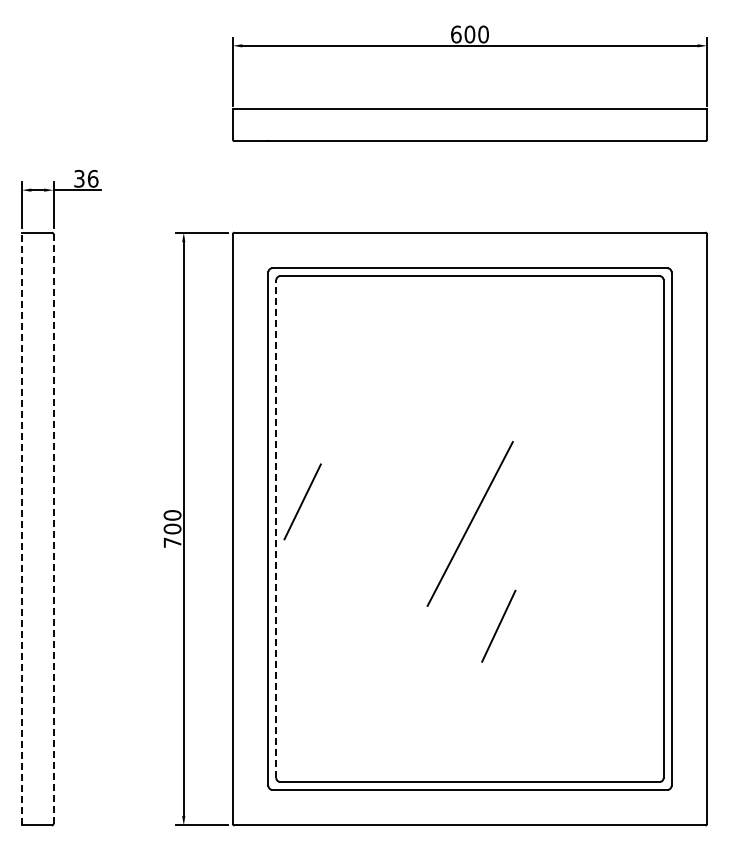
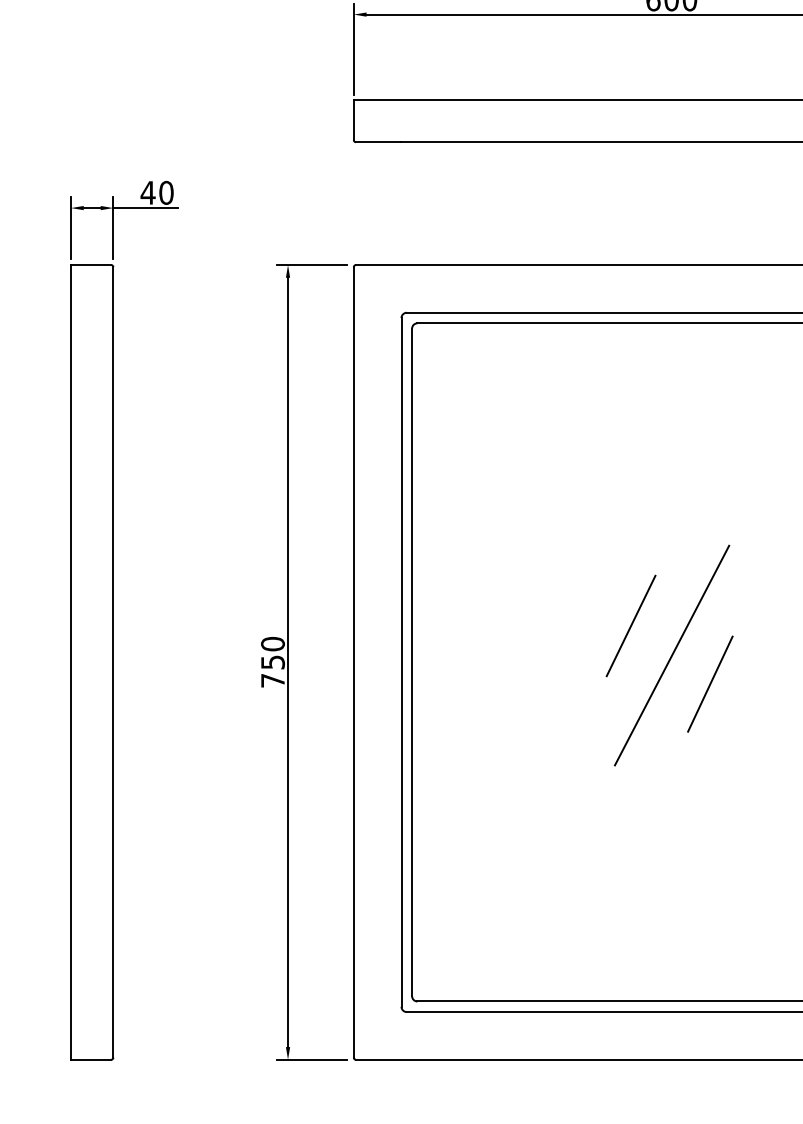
text: (85, 178) -> (156, 192), 36 -> 40
line: (302, 501) -> (630, 625), moved
line: (21, 528) -> (70, 661), dashed -> solid
text: (172, 528) -> (272, 661), 700 -> 750
line: (53, 529) -> (113, 663), dashed -> solid
line: (276, 529) -> (412, 663), dashed -> solid
line: (498, 625) -> (709, 683), moved

